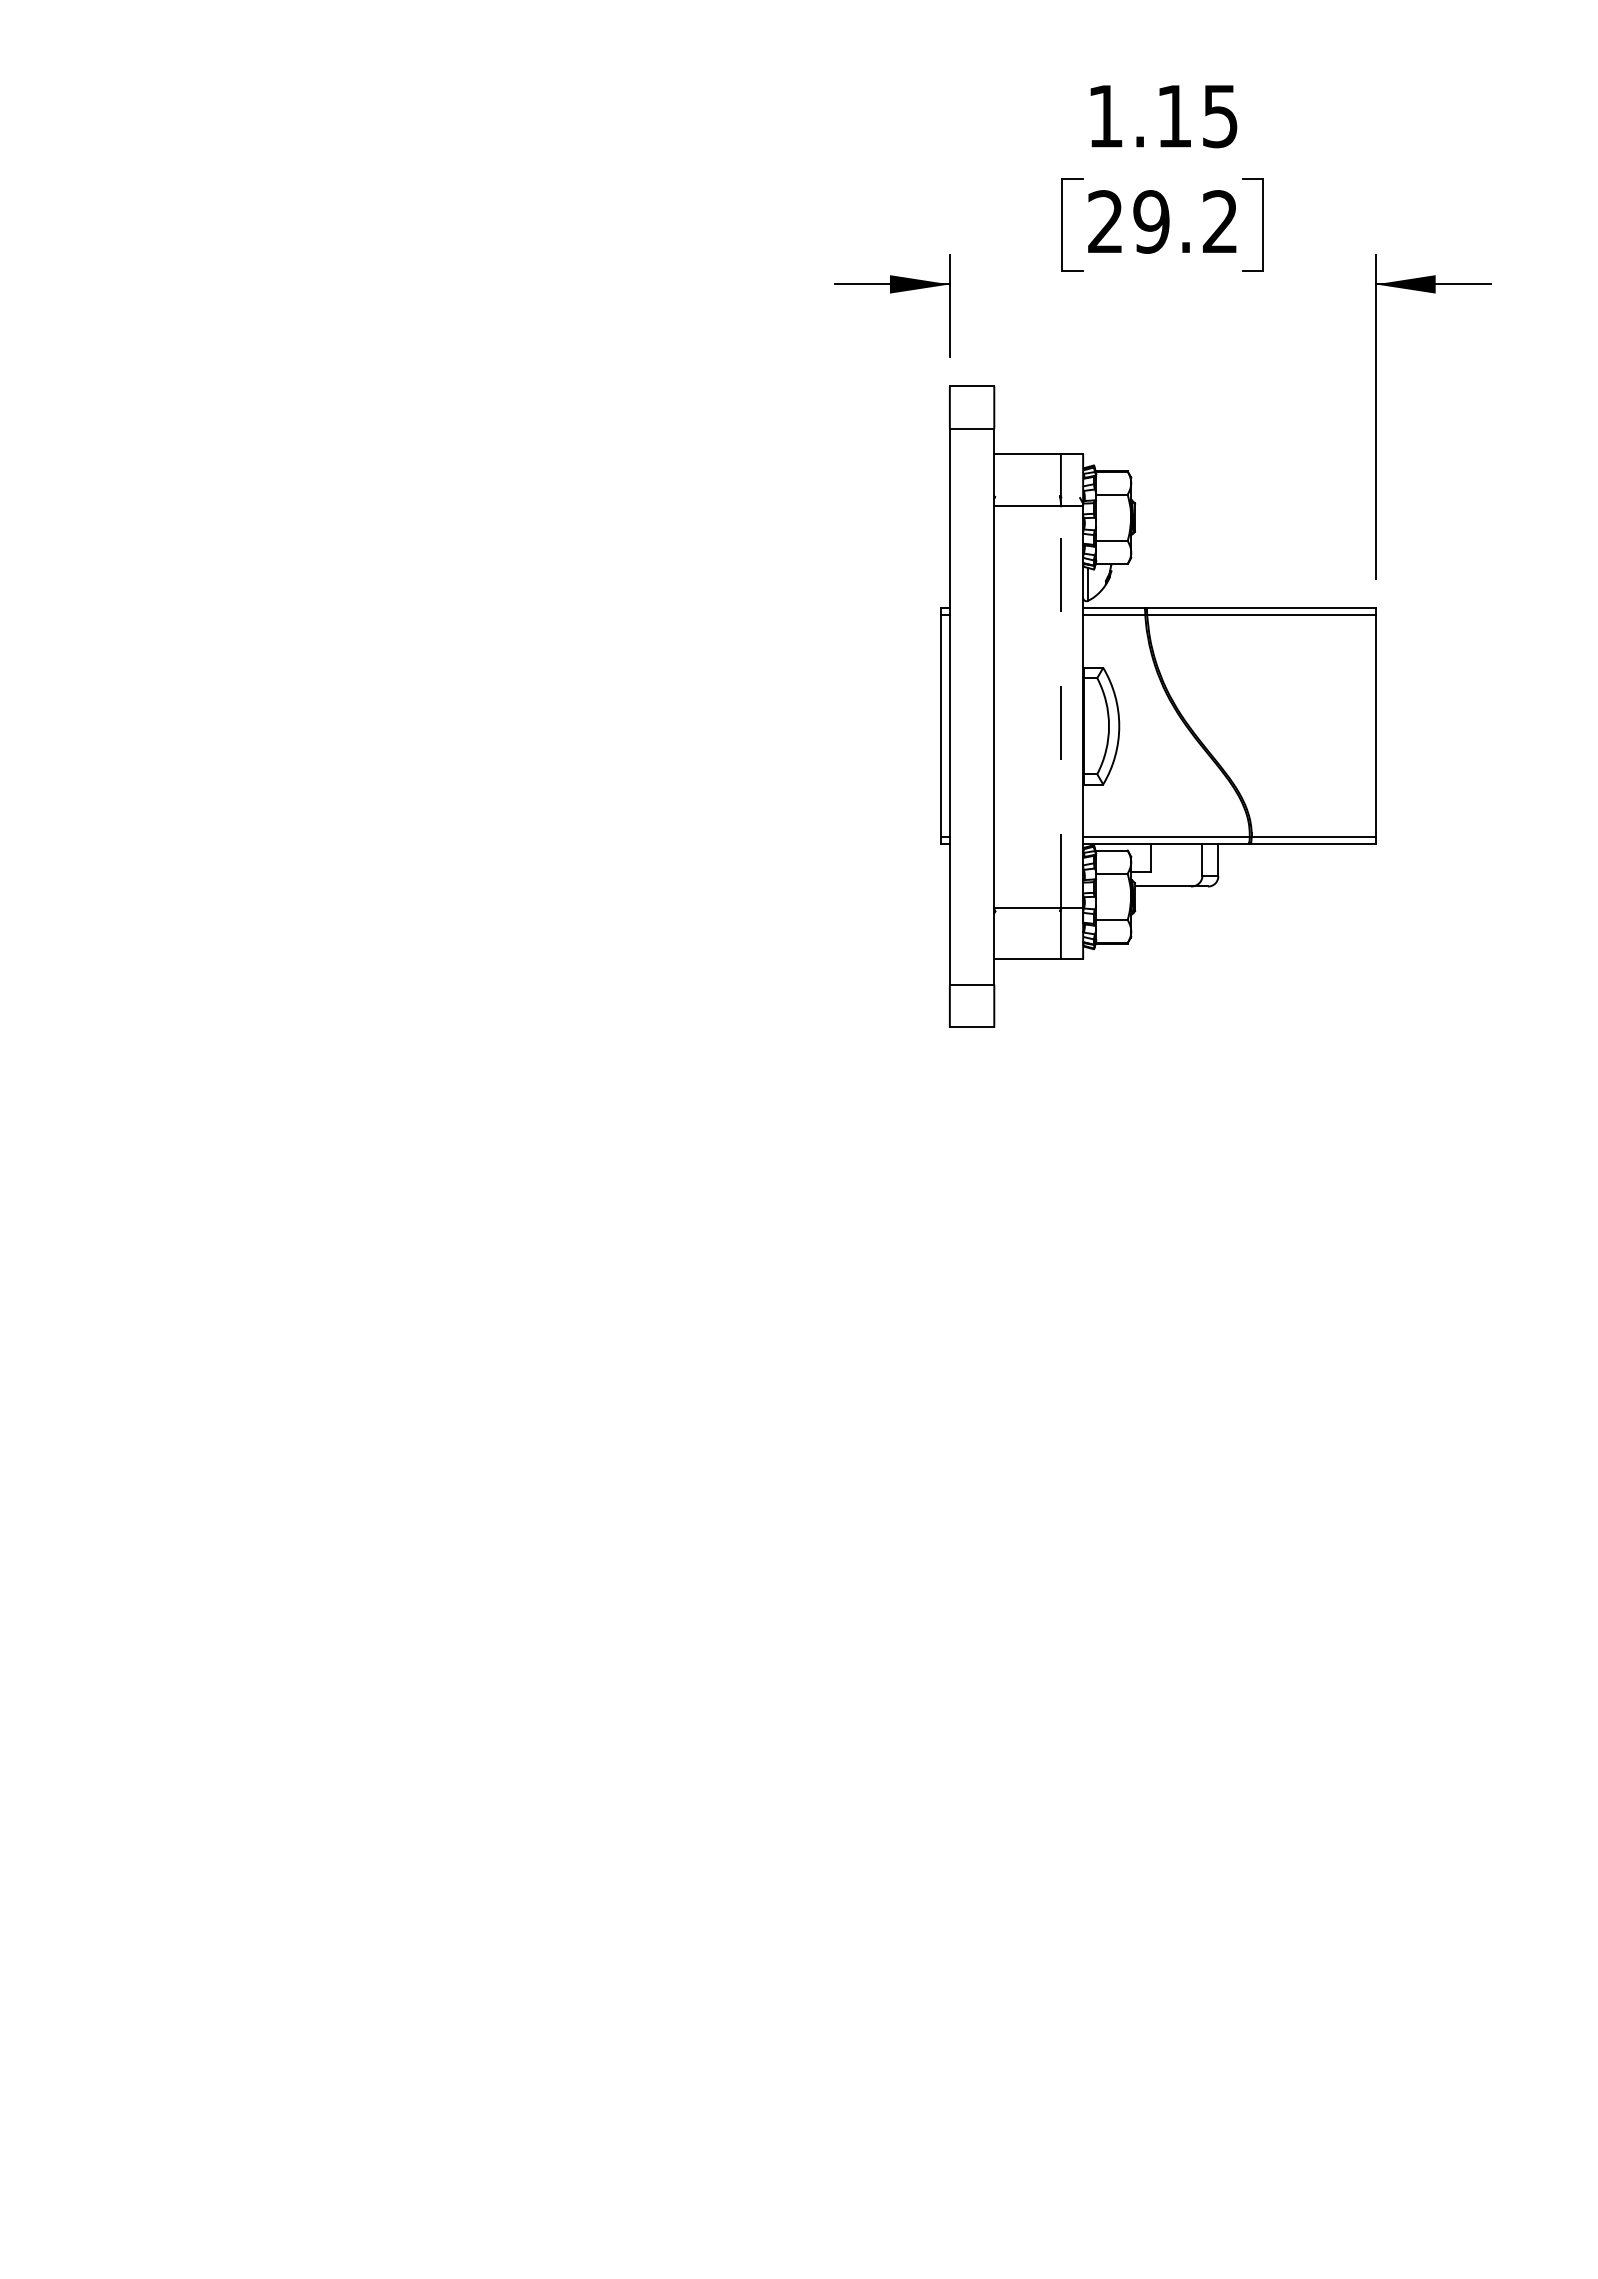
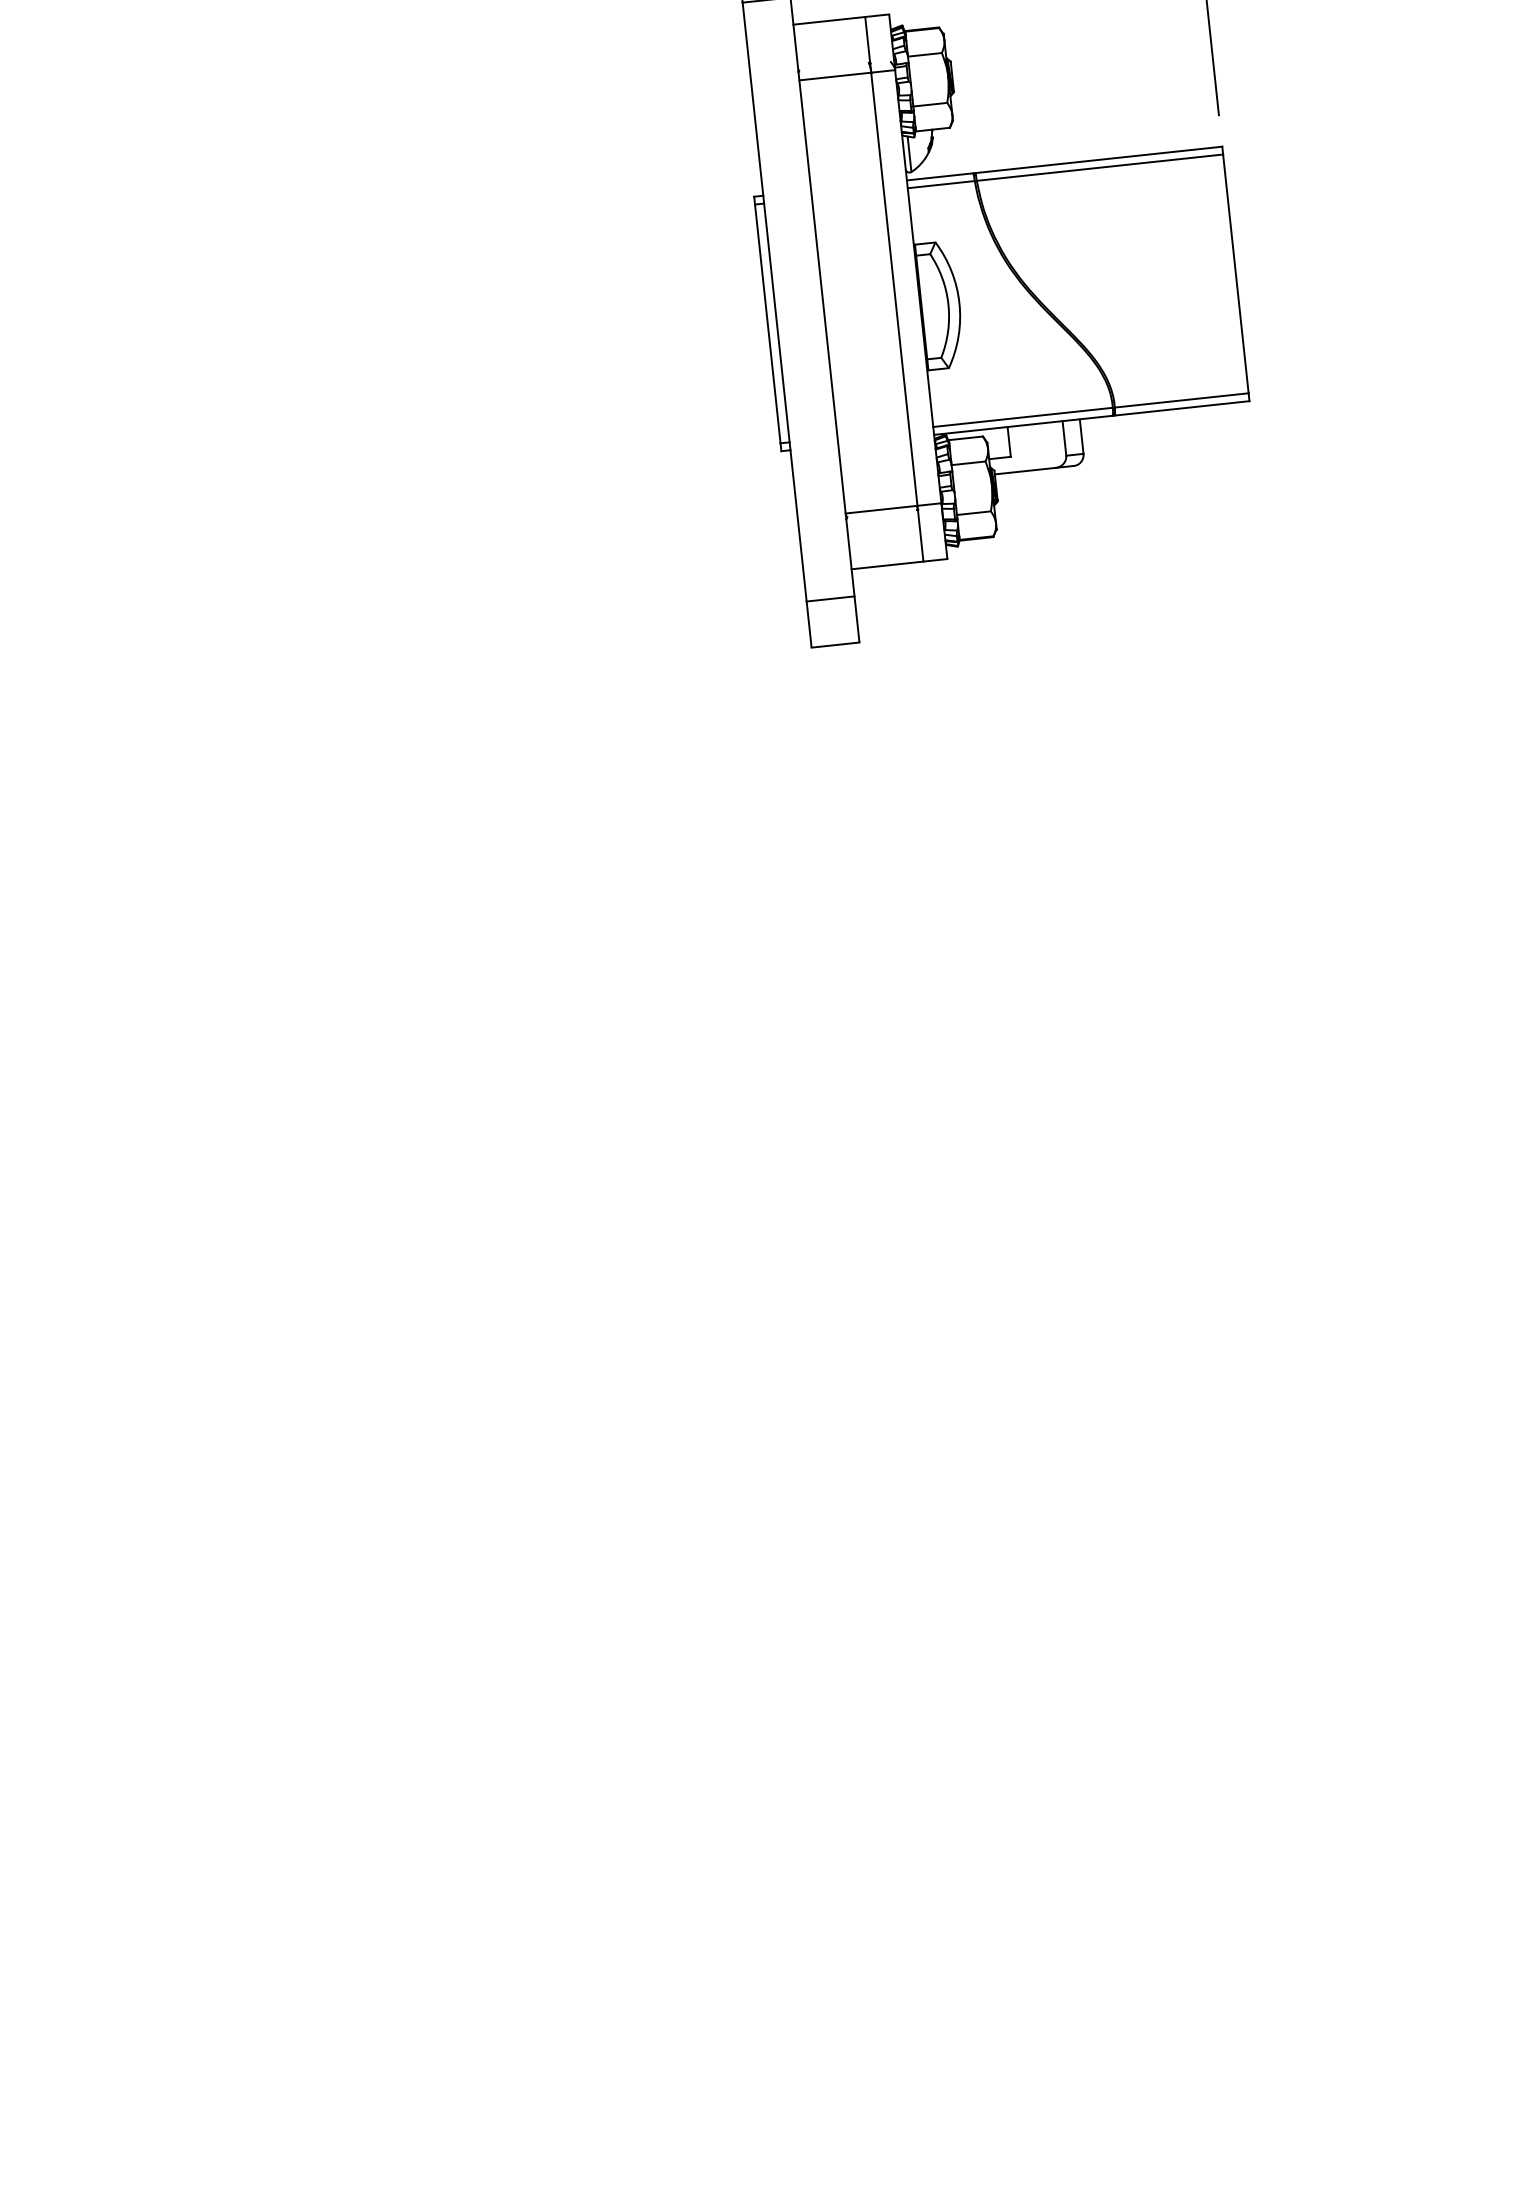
line: (1060, 706) -> (893, 289), dashed -> solid

